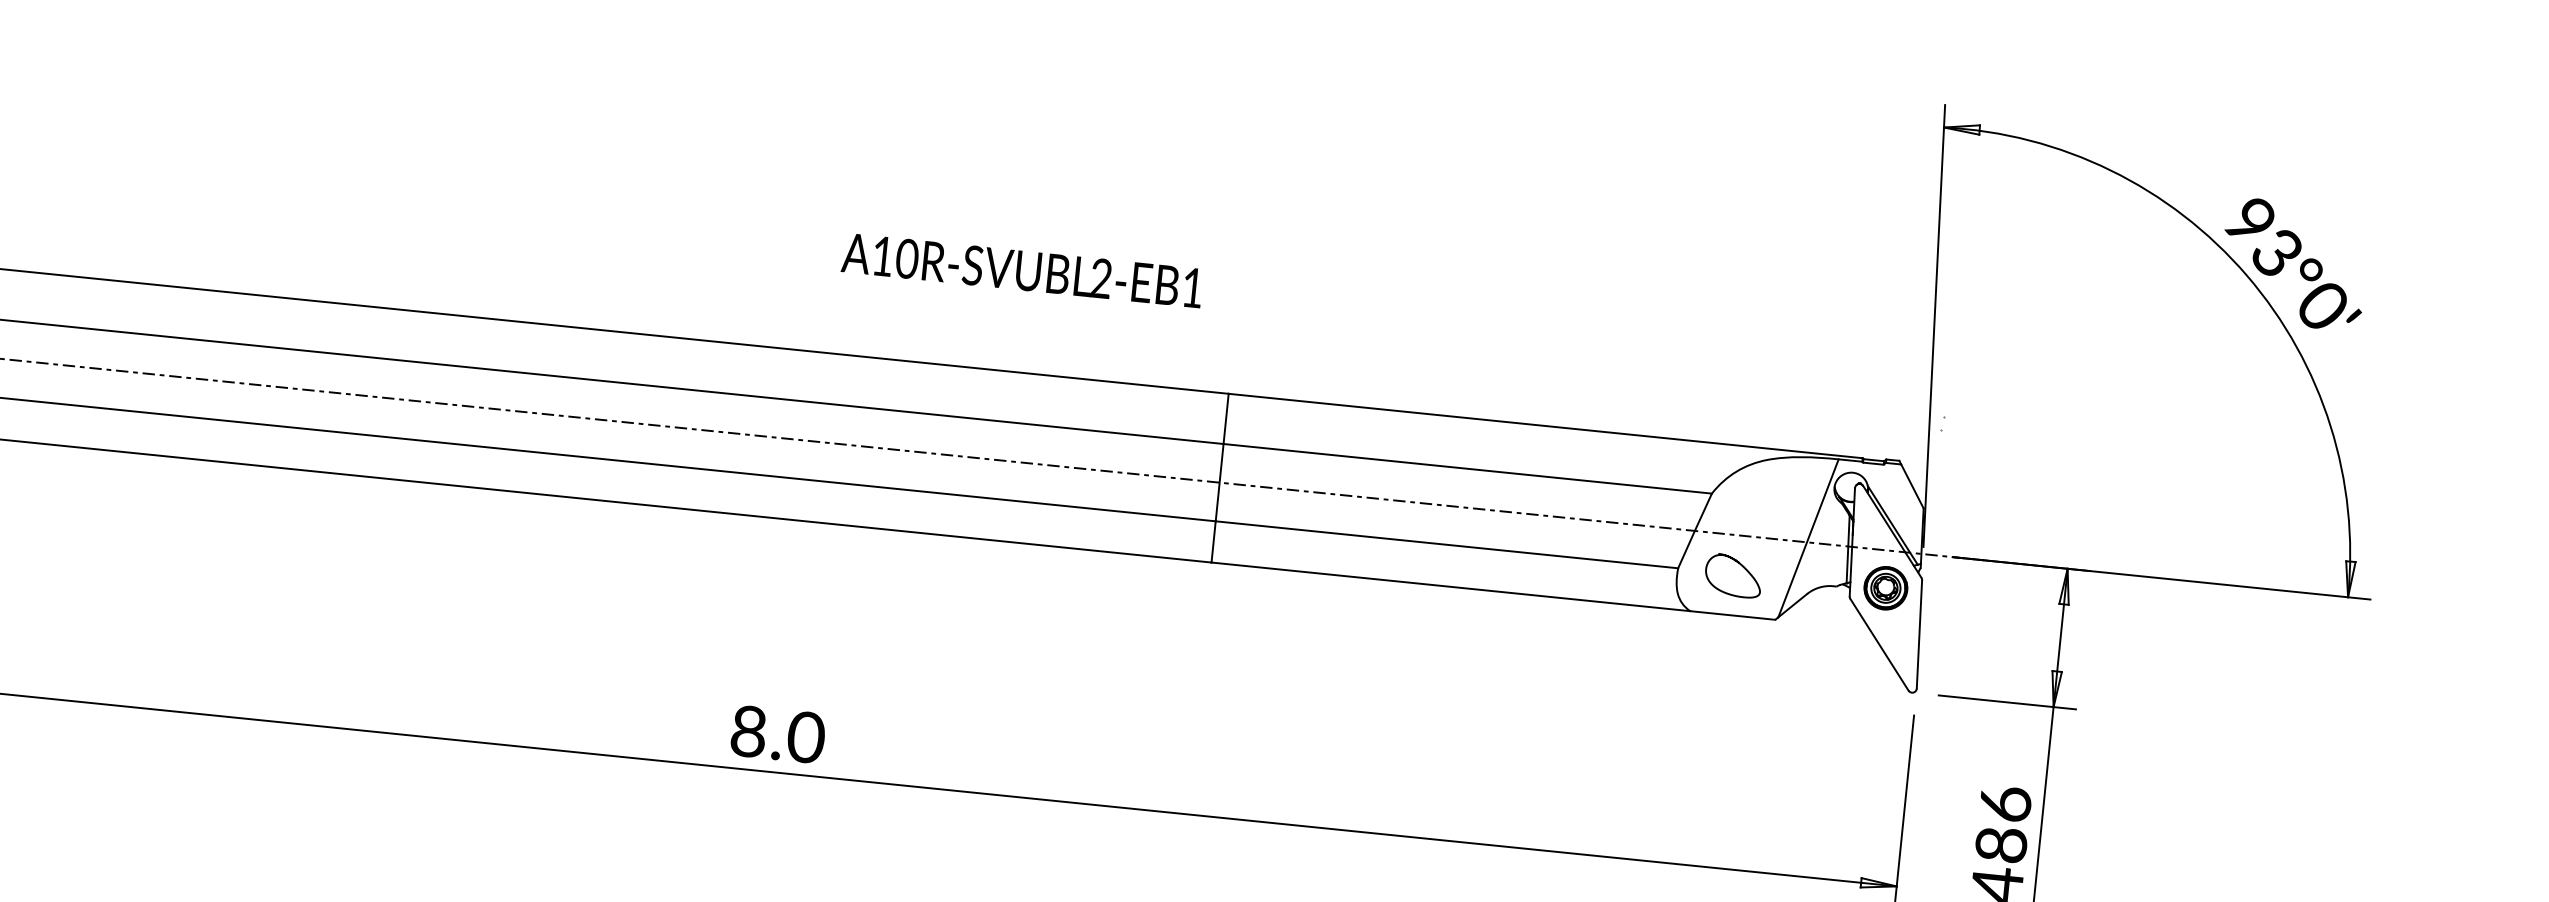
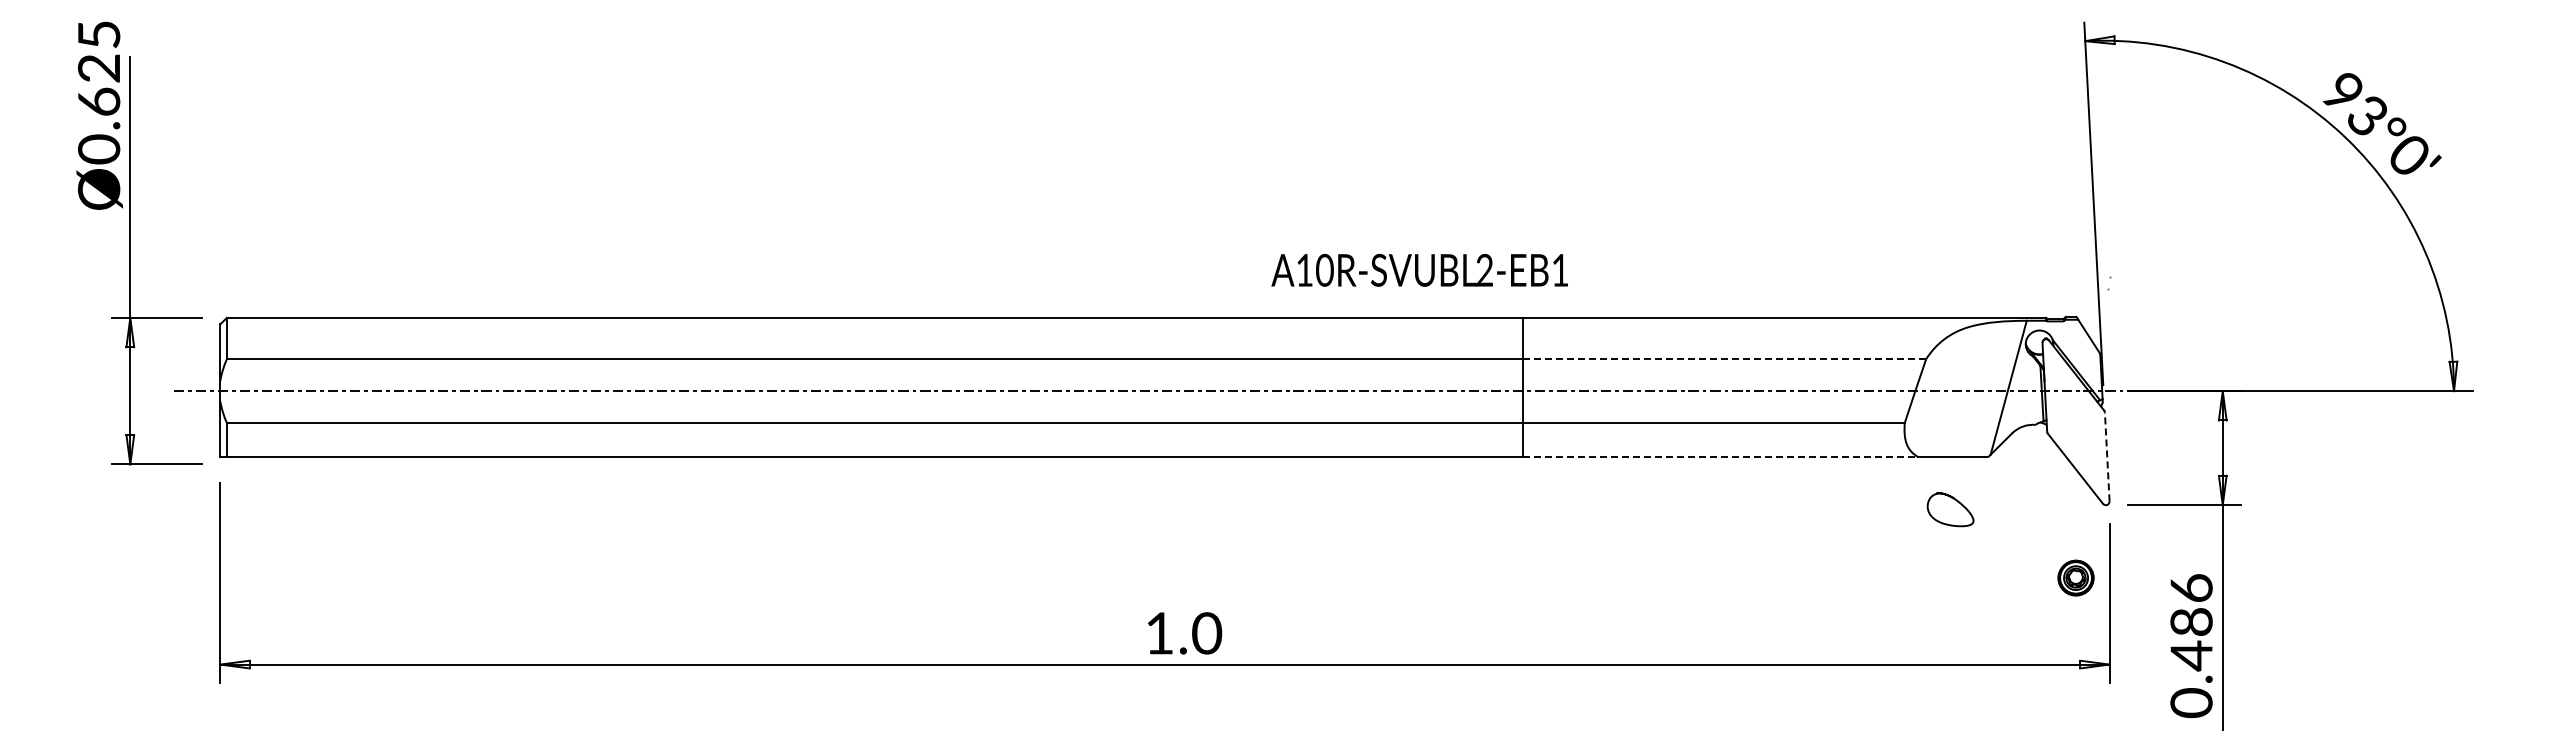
text: (1022, 269) -> (1419, 269), moved
line: (1468, 469) -> (1725, 359), solid -> dashed
curve: (1739, 565) -> (1954, 500), moved
line: (1451, 587) -> (1721, 457), solid -> dashed
part: (1885, 587) -> (2075, 577), moved
line: (1919, 633) -> (2107, 456), solid -> dashed
text: (748, 731) -> (1159, 633), 8.0 -> 1.0

